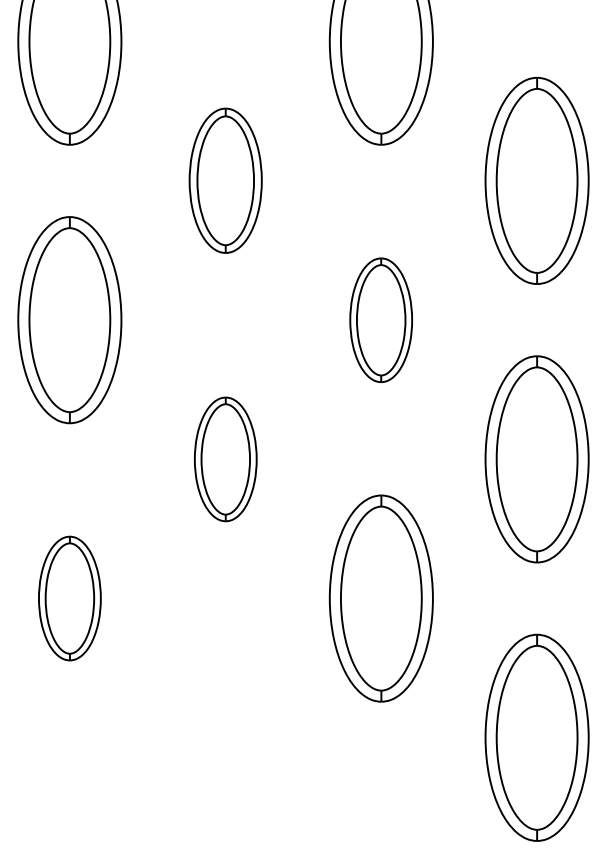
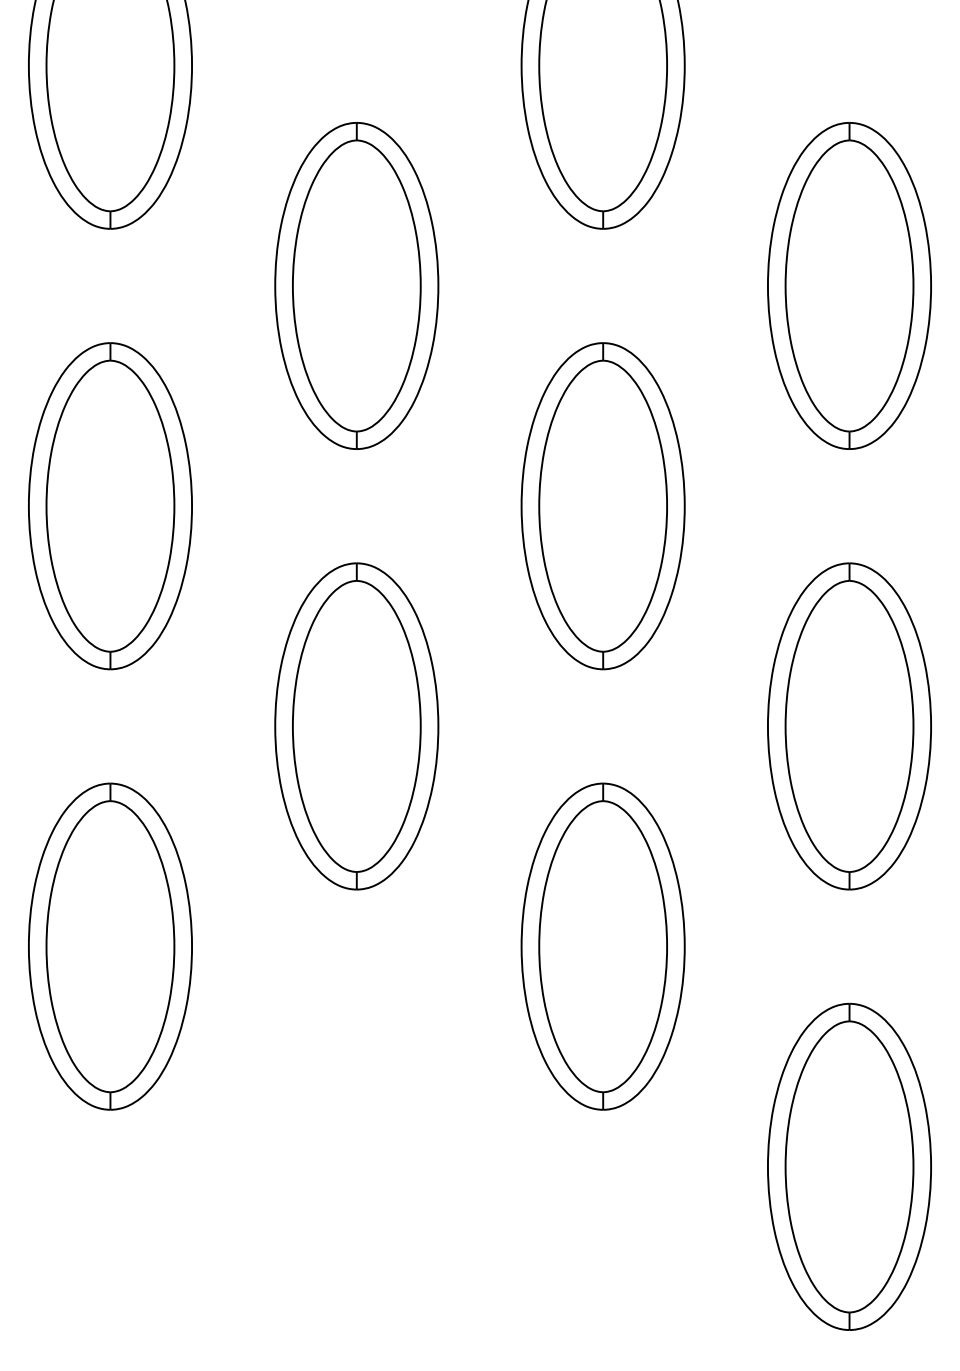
part: (225, 180) -> (356, 285), size x1.43
part: (380, 320) -> (601, 506), size x1.67
part: (225, 459) -> (356, 726), size x1.67
part: (69, 598) -> (109, 946), size x1.67

